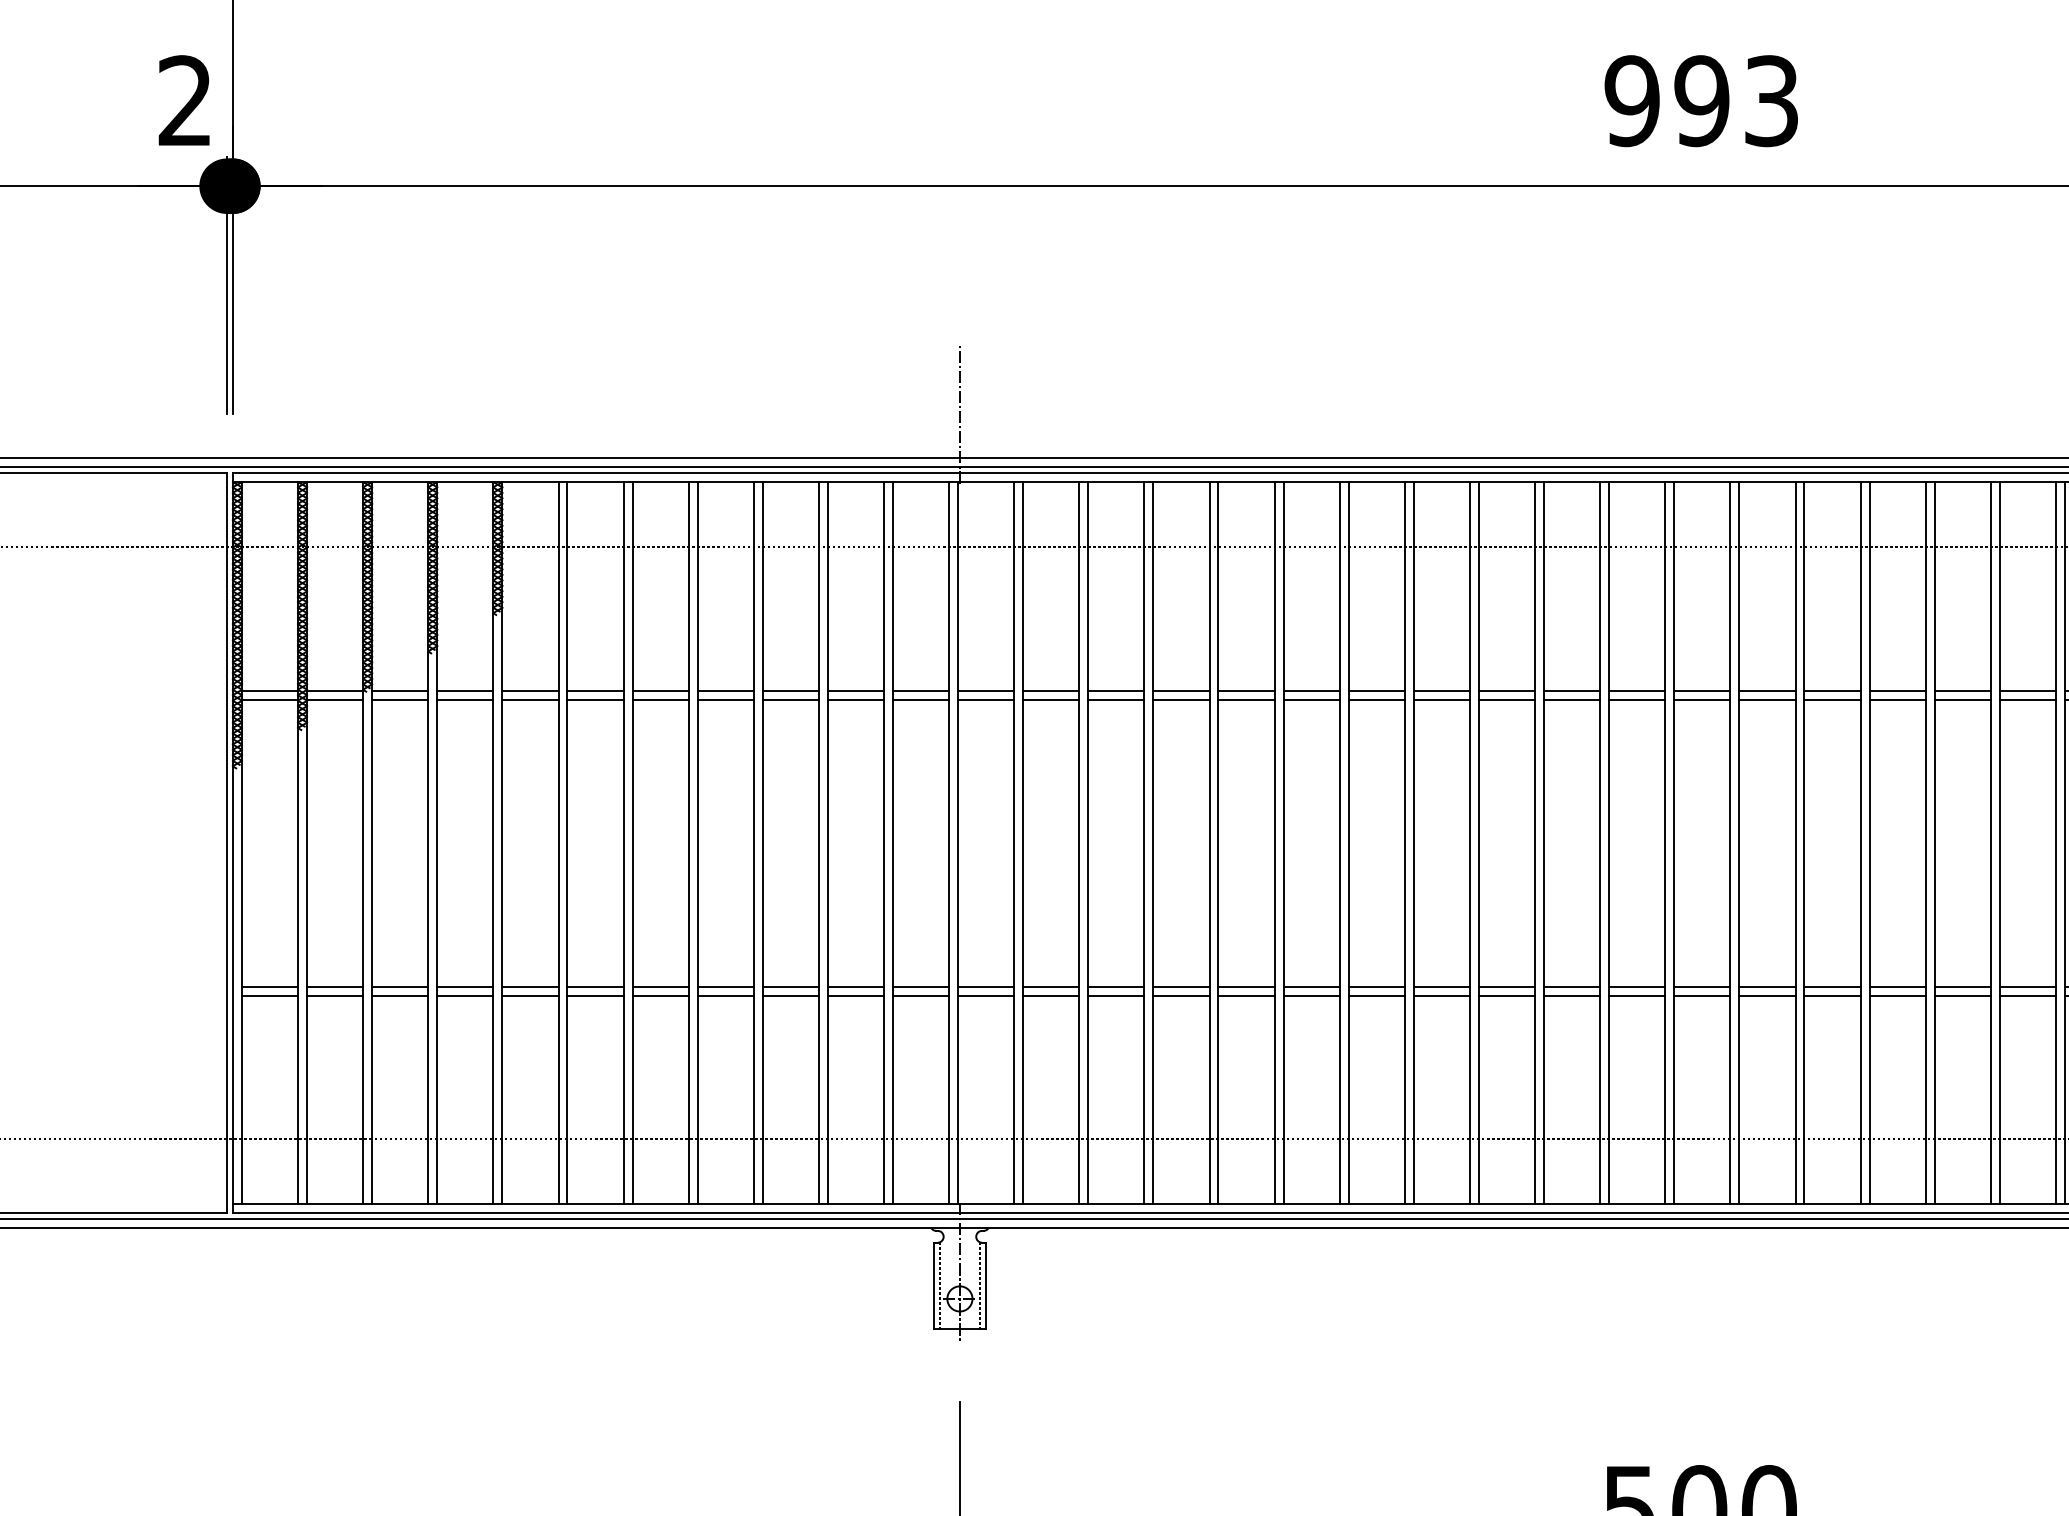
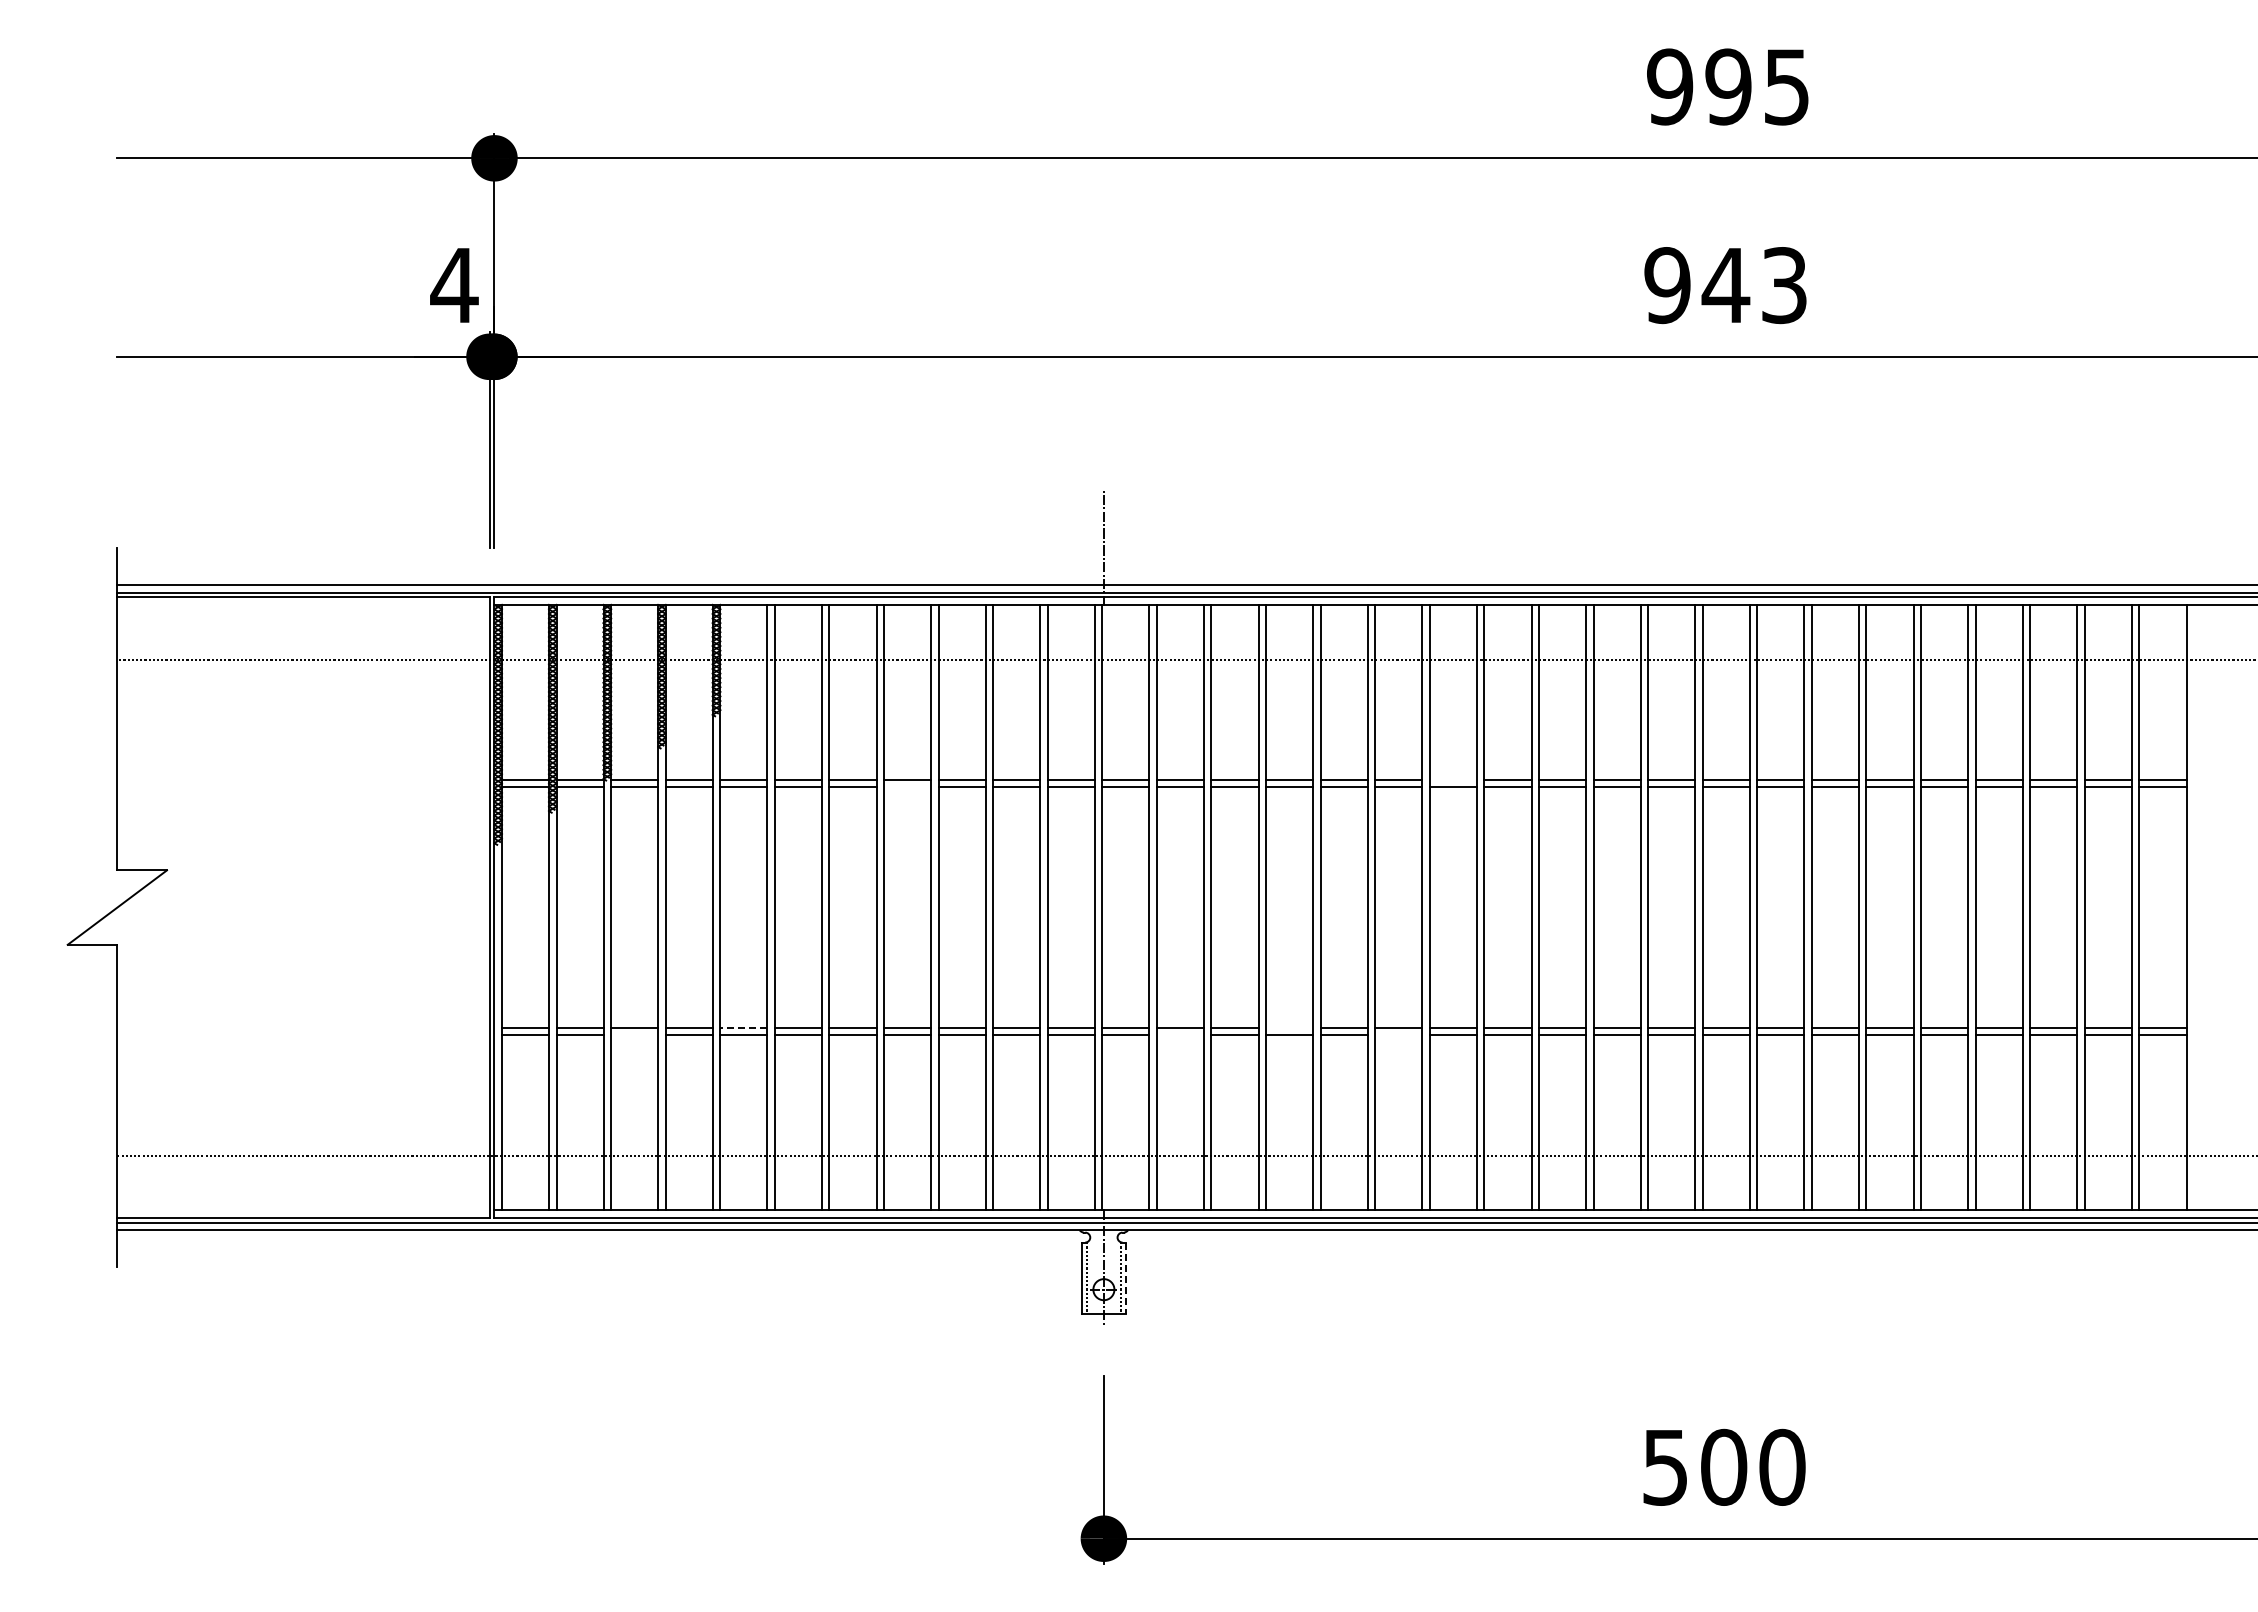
text: (185, 99) -> (454, 284), 2 -> 4
text: (1701, 101) -> (1725, 285), 993 -> 943
line: (1375, 690) -> (1452, 779), removed
line: (725, 699) -> (907, 787), removed
line: (530, 986) -> (743, 1027), solid -> dashed
line: (1181, 986) -> (1289, 1027), removed
line: (400, 995) -> (634, 1035), removed
line: (1051, 995) -> (1180, 1035), removed
line: (1311, 995) -> (1398, 1035), removed
line: (985, 1285) -> (1125, 1278), solid -> dashed

